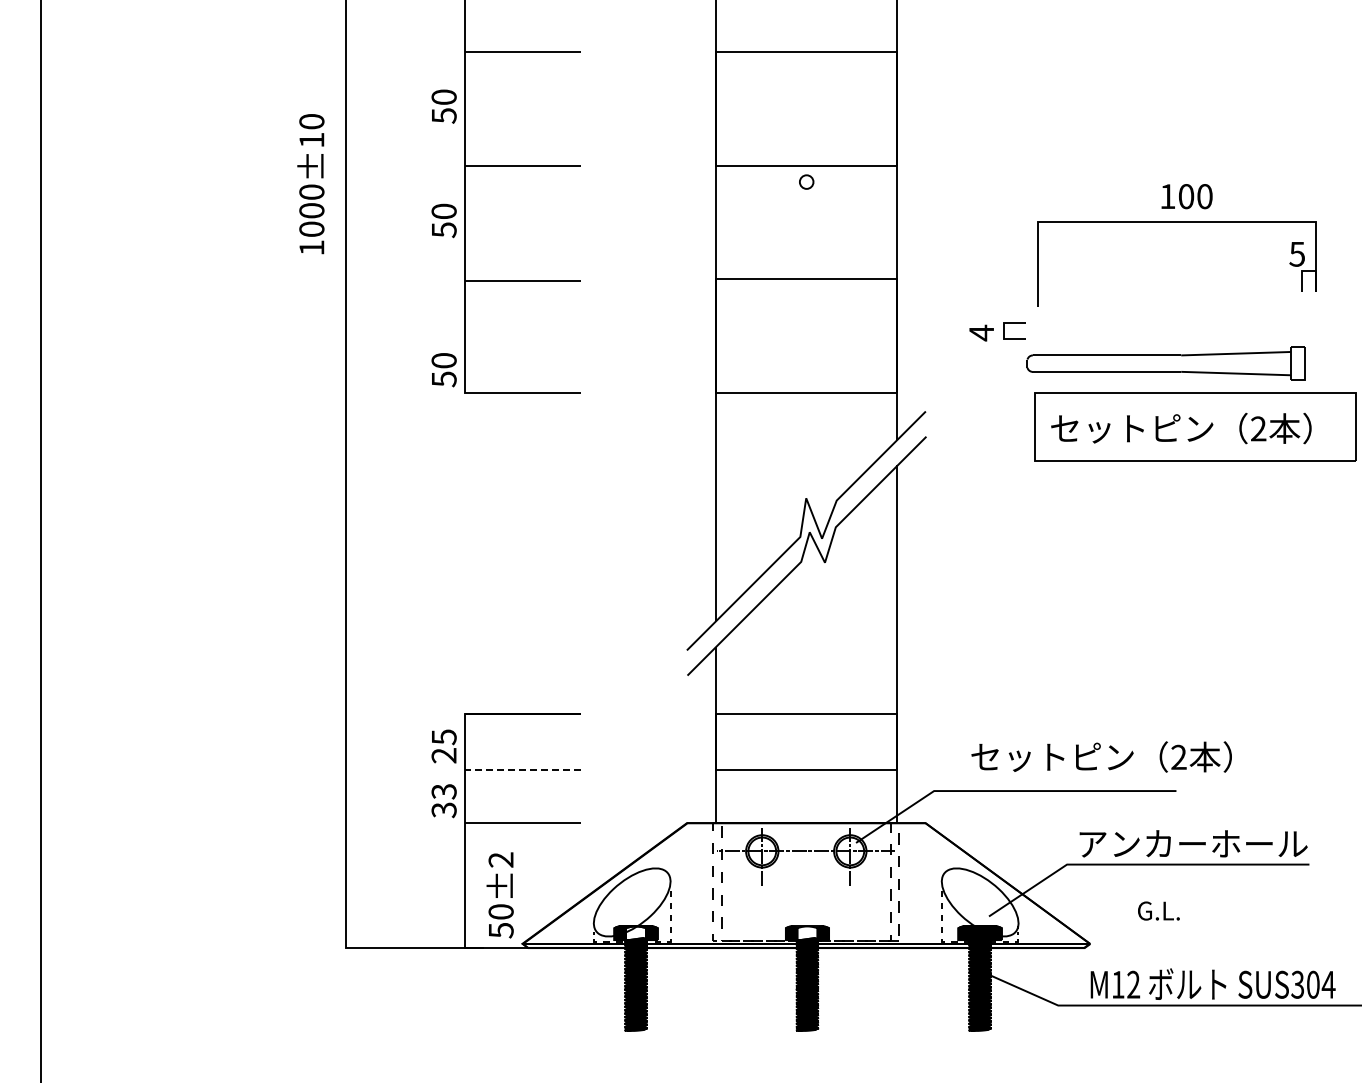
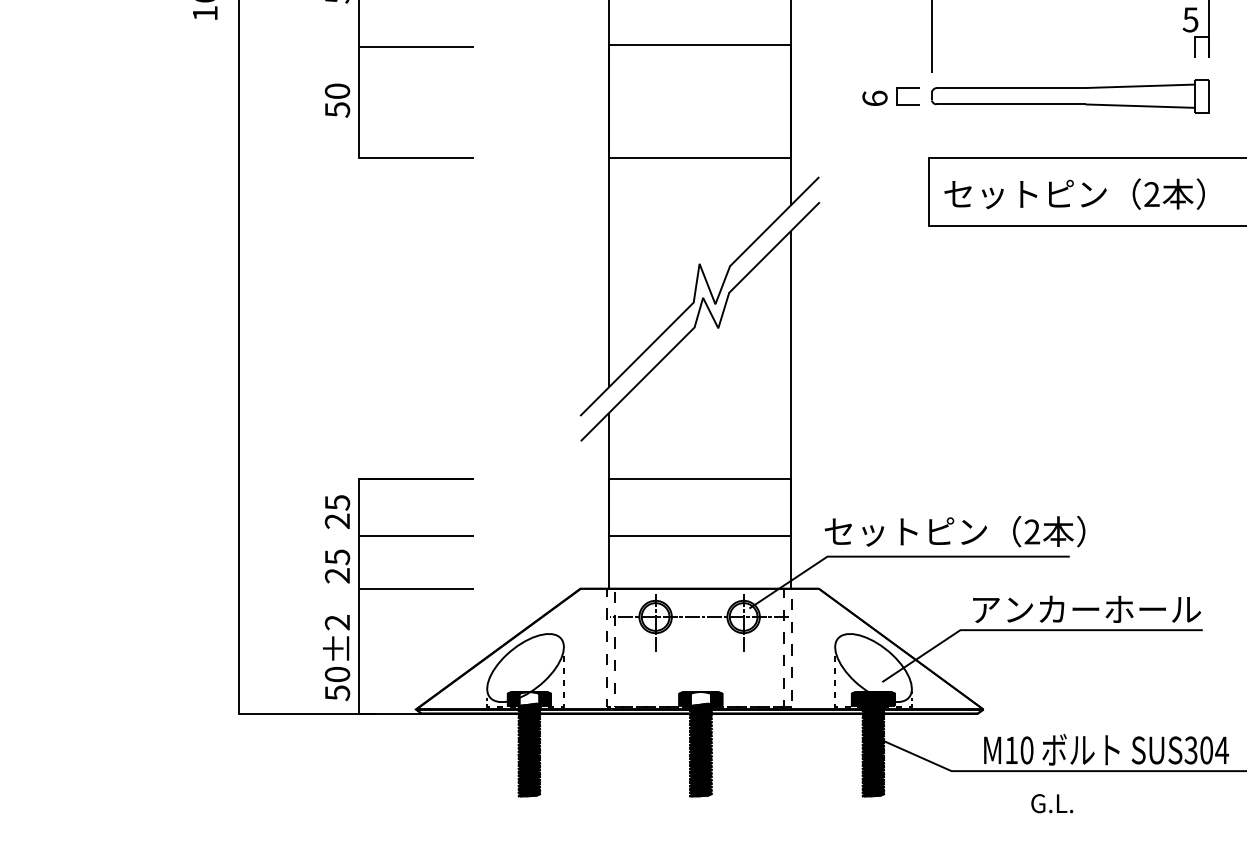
text: (981, 332) -> (874, 98), 4 -> 6
part: (1165, 363) -> (1069, 96), moved
text: (443, 370) -> (336, 101), moved
text: (1101, 756) -> (954, 531), moved
line: (522, 770) -> (415, 536), dashed -> solid
text: (443, 801) -> (336, 567), 33 -> 25
text: (499, 895) -> (335, 658), moved
text: (1158, 910) -> (1051, 803), moved
text: (1133, 984) -> (1026, 750), M12 -> M10

